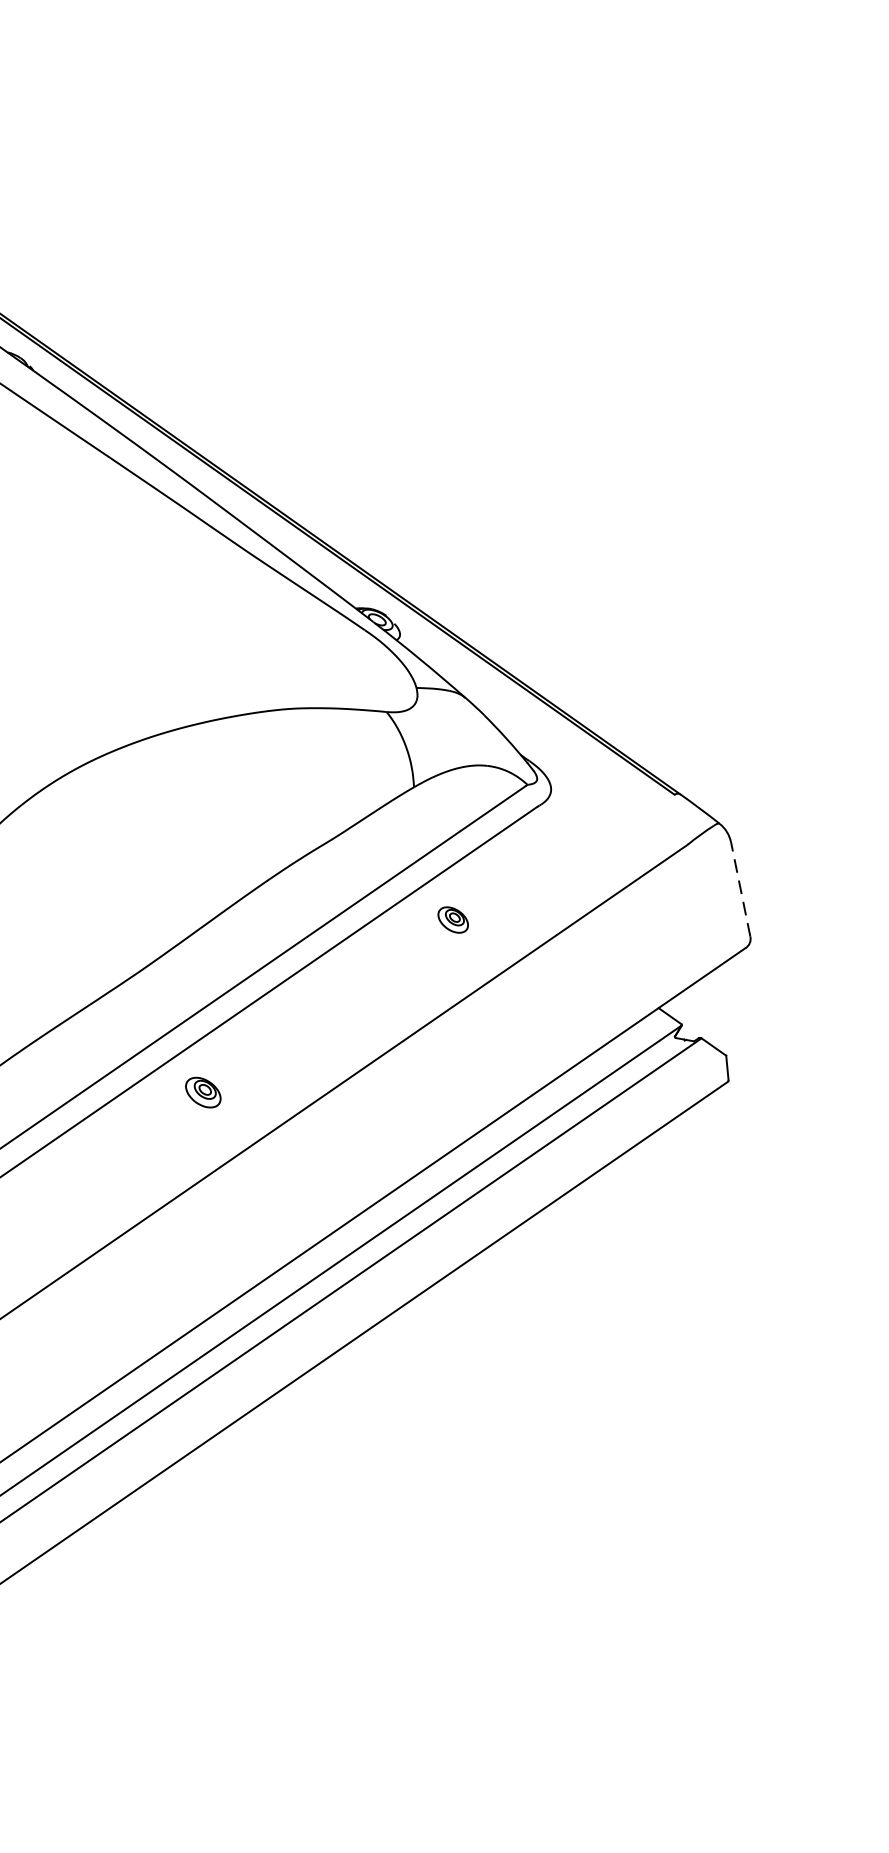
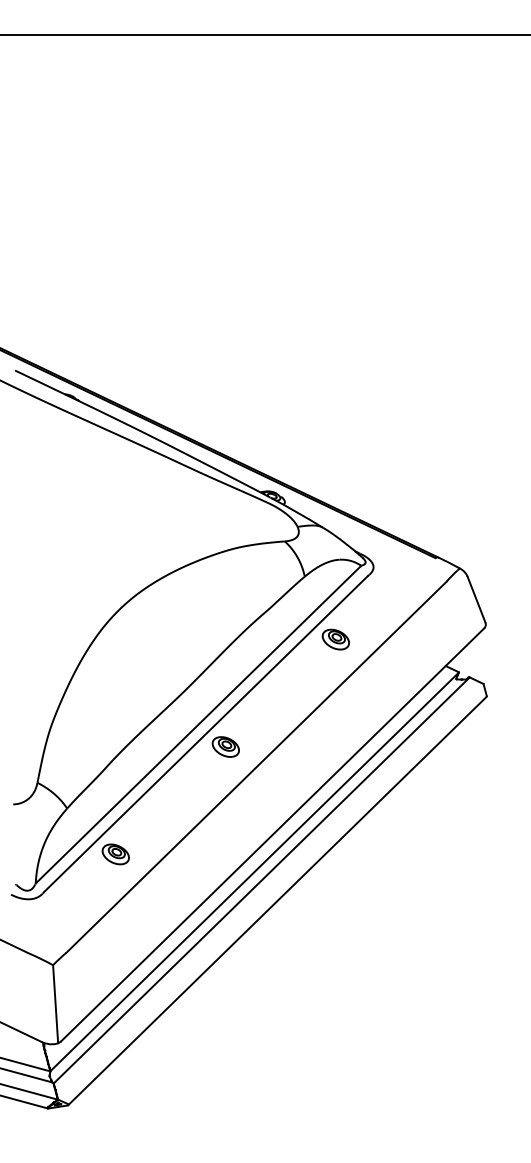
line: (740, 888) -> (476, 599), dashed -> solid
part: (452, 919) -> (335, 639), size x1.67
part: (203, 1091) -> (225, 746), size x1.43

